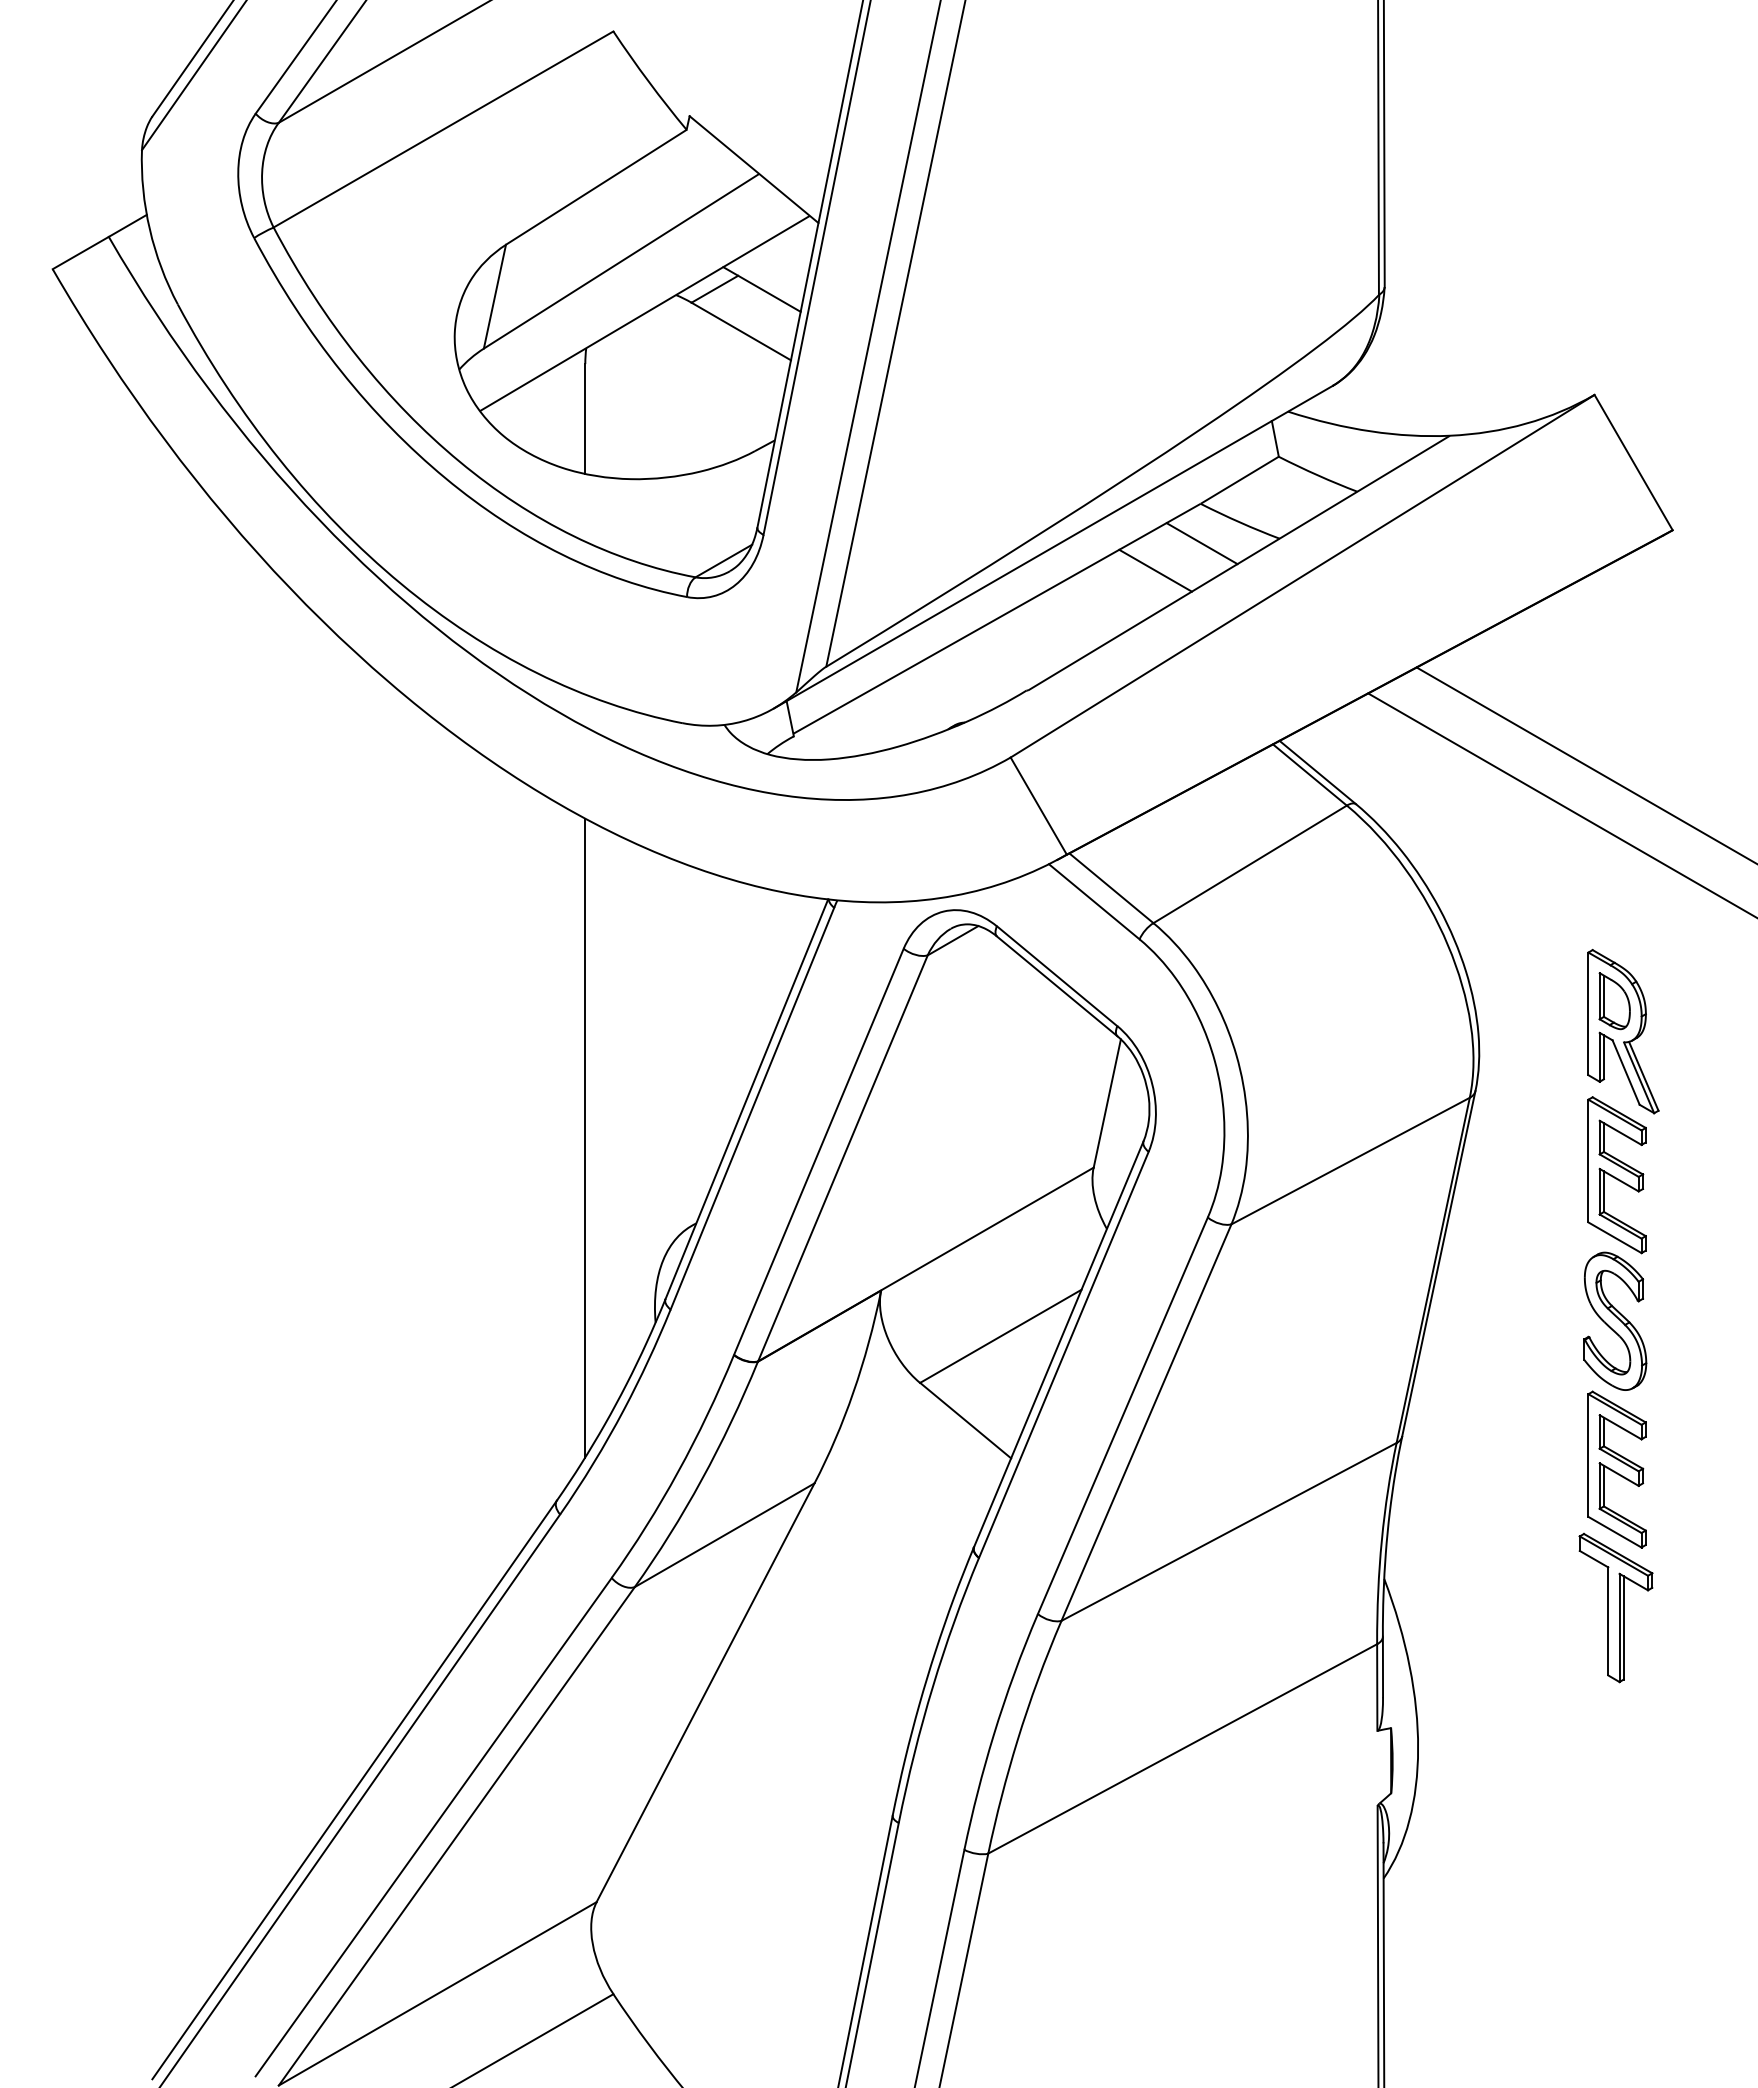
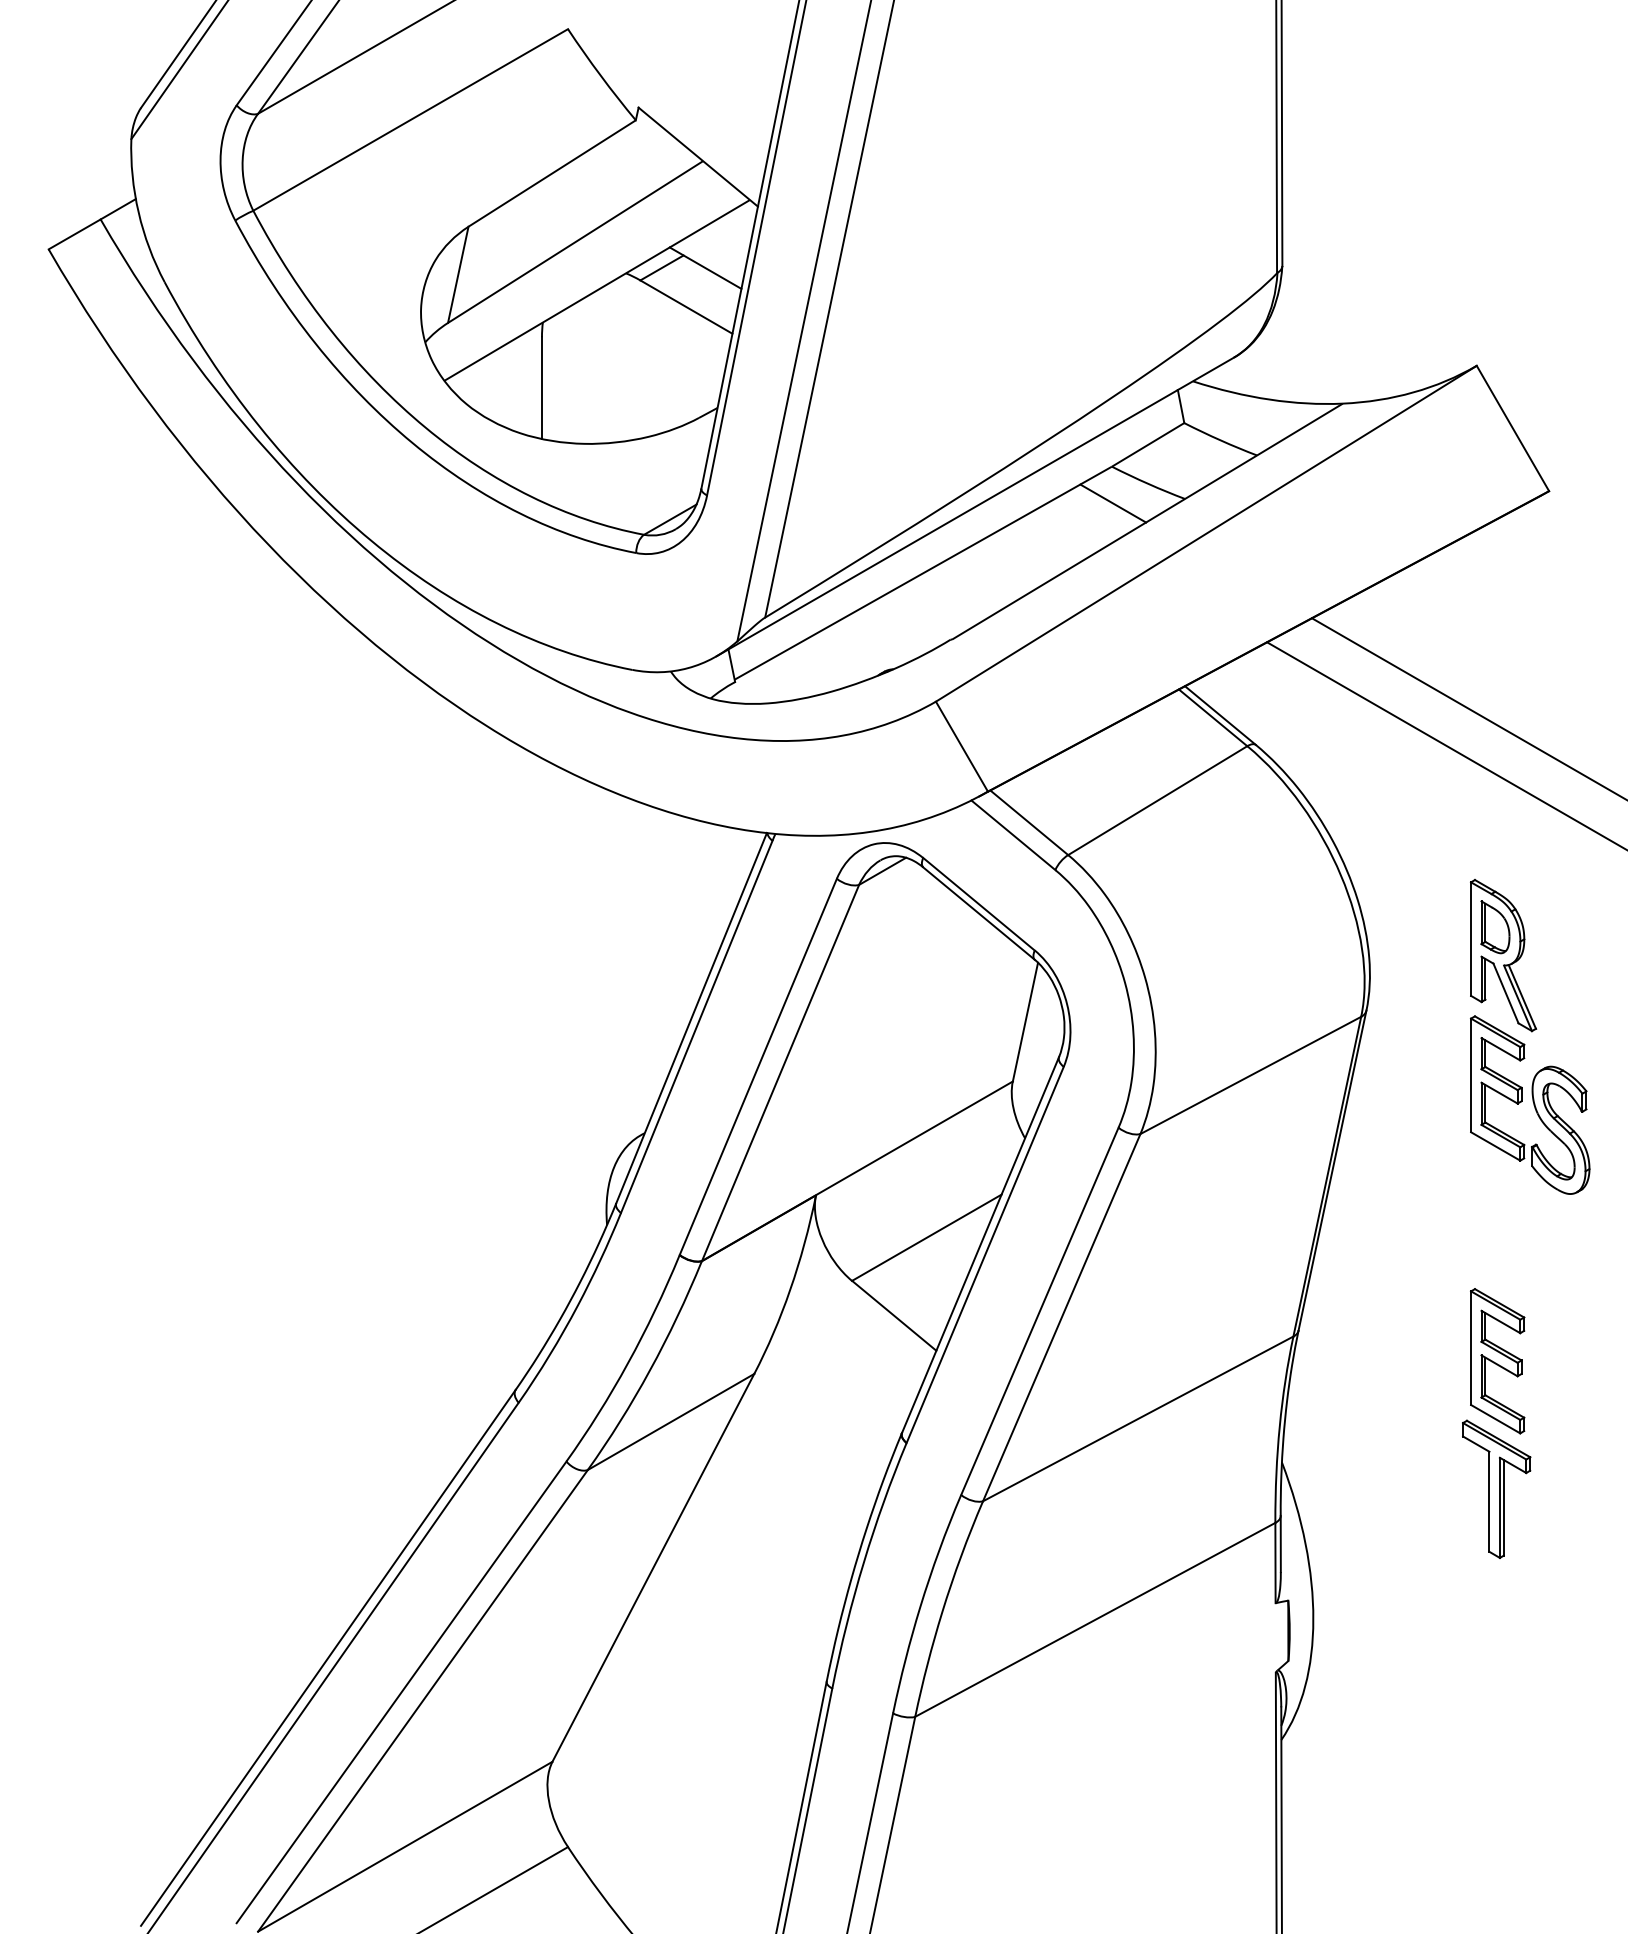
line: (1155, 570) -> (1070, 528), removed
line: (585, 1137) -> (542, 1053), removed
part: (1615, 1320) -> (1560, 1129), moved

